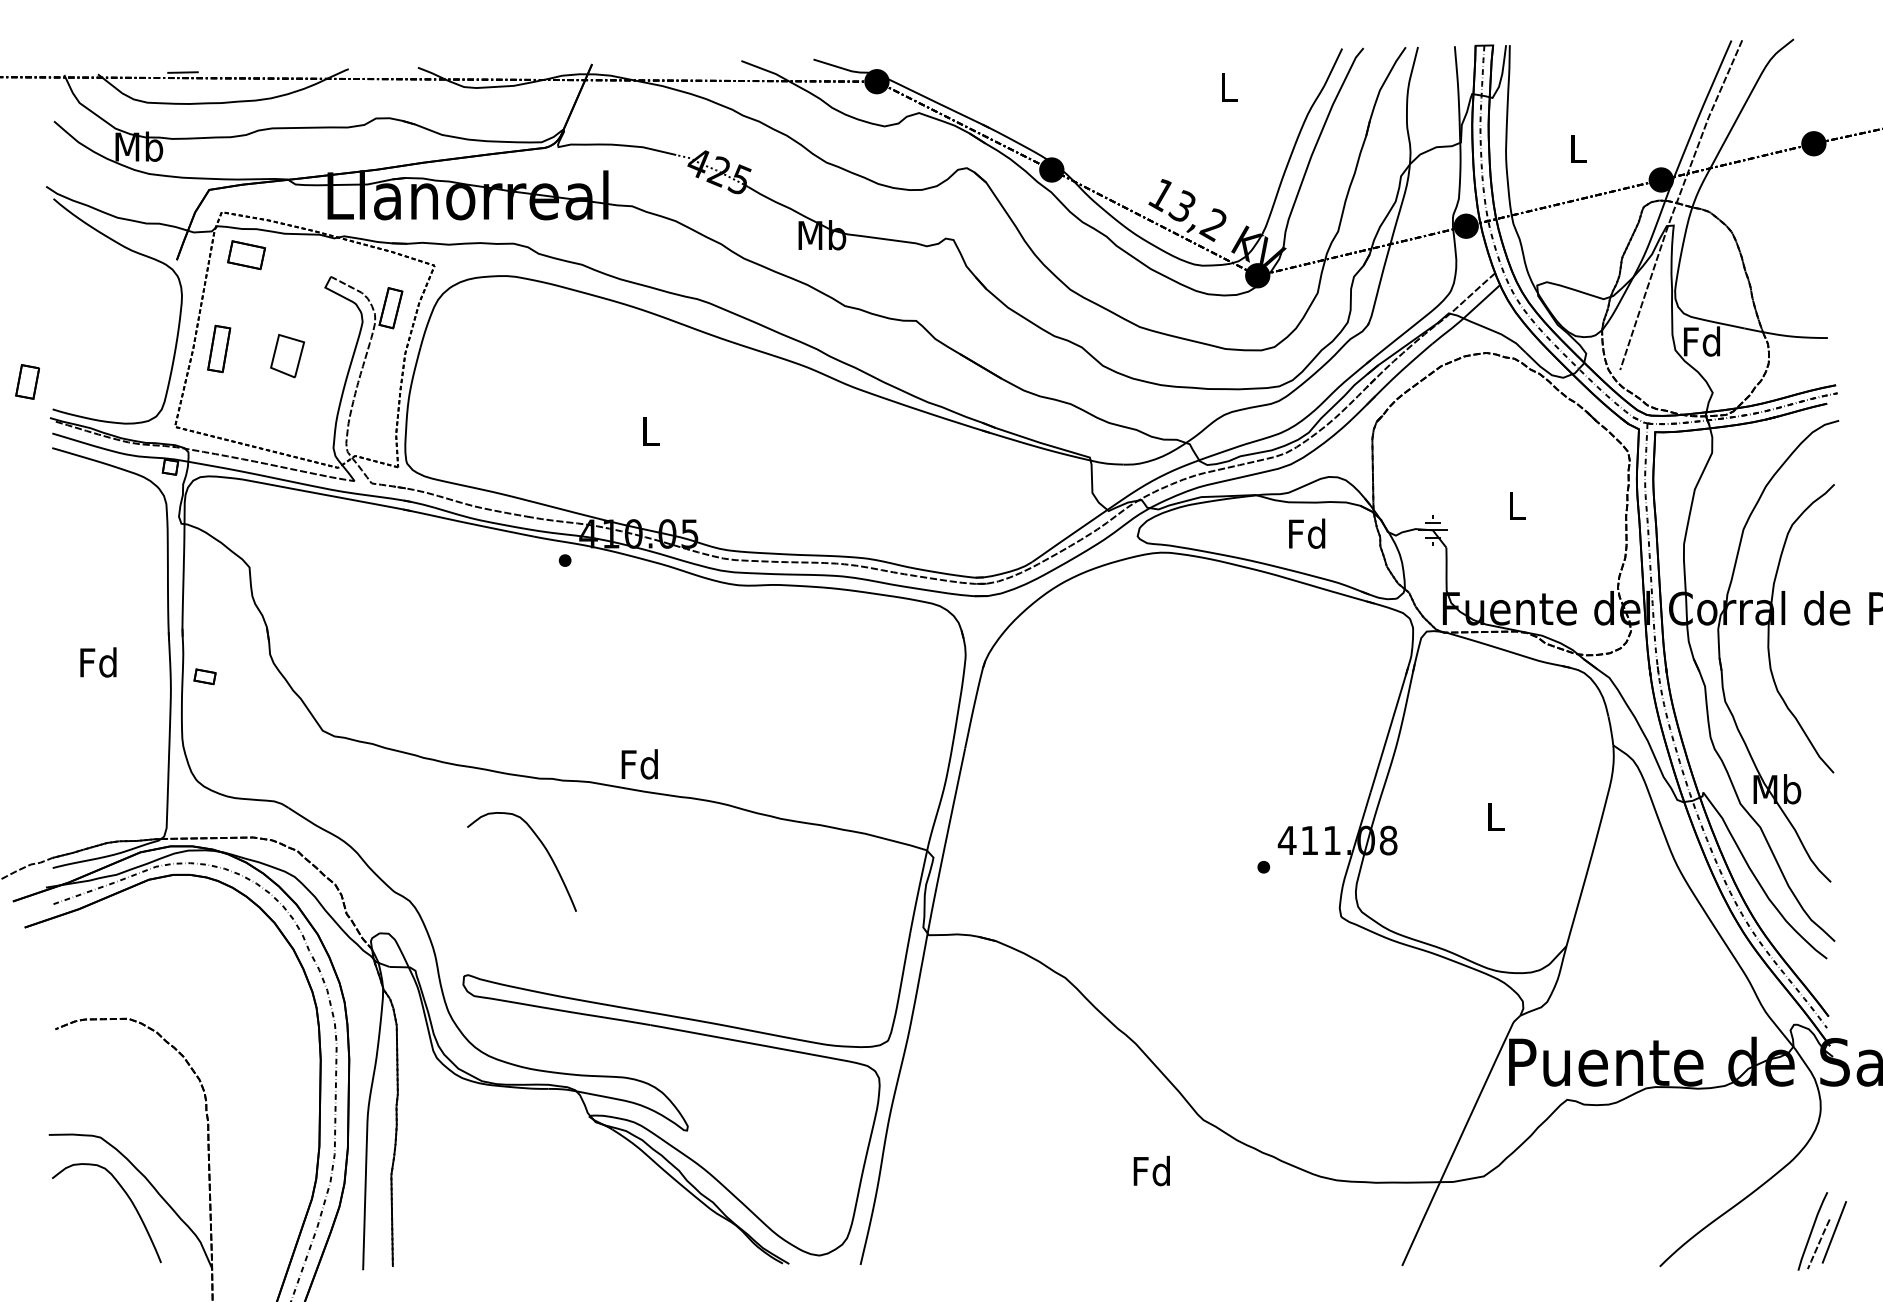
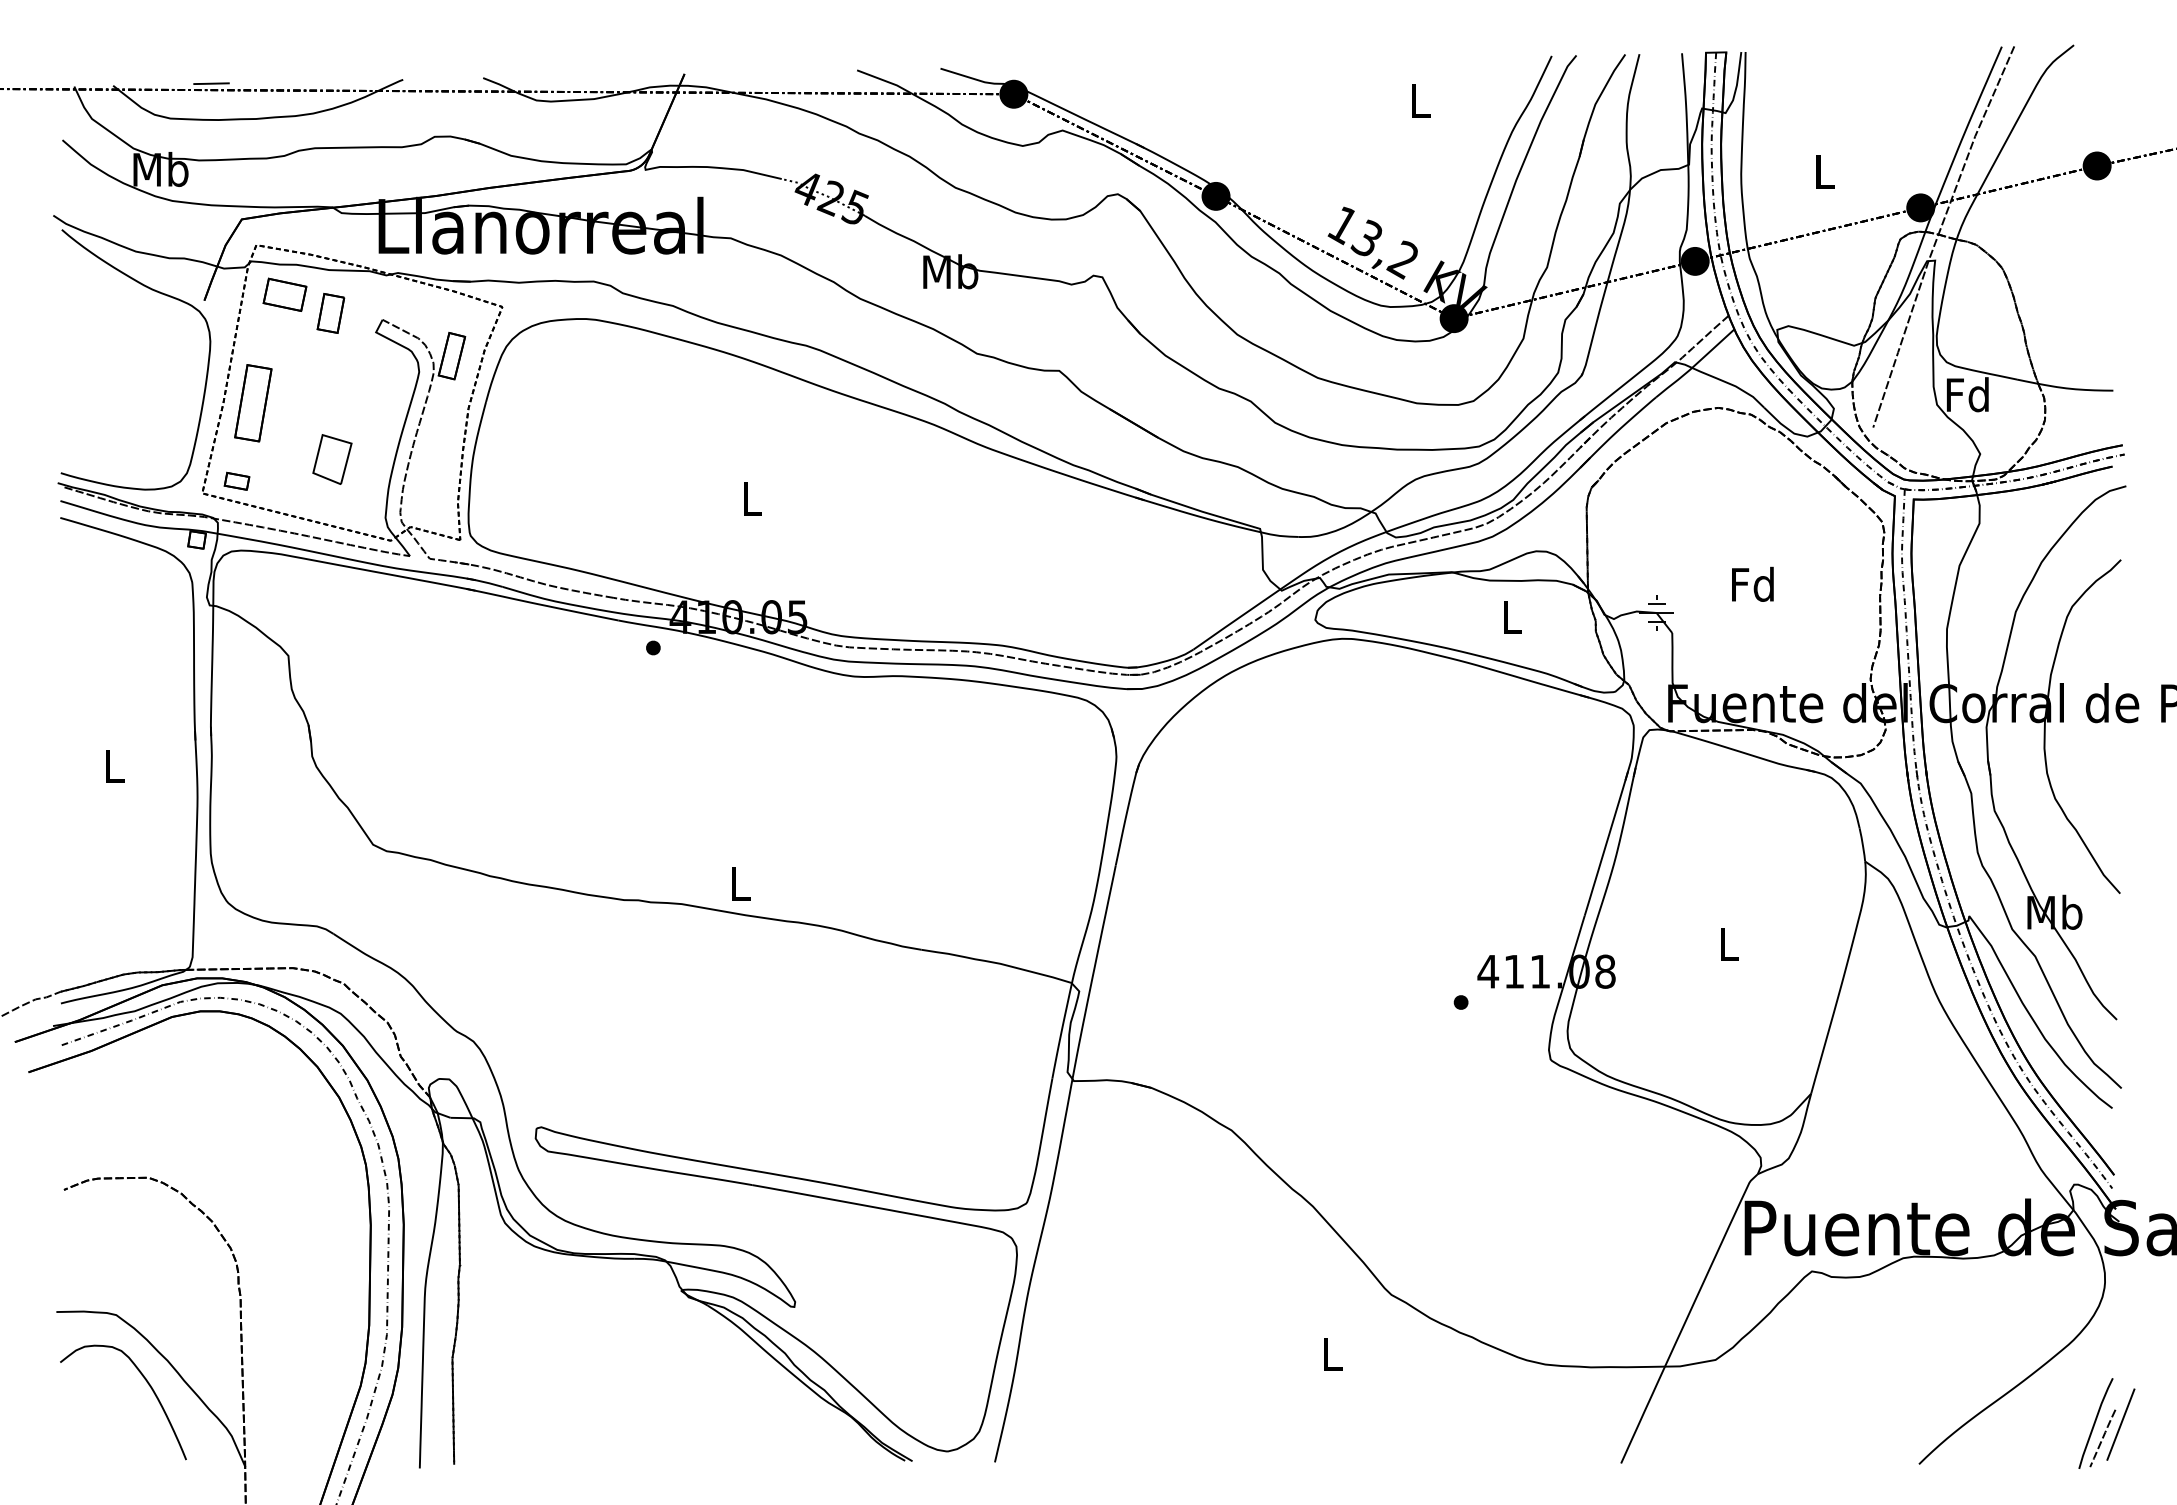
part: (219, 349) -> (253, 403), size x1.43
part: (287, 356) -> (332, 459), moved
part: (27, 382) -> (330, 313), moved
text: (1515, 504) -> (1752, 583), L -> Fd
text: (1307, 533) -> (1511, 616), Fd -> L
text: (98, 662) -> (113, 765), Fd -> L
part: (204, 676) -> (236, 480), moved
text: (639, 764) -> (739, 883), Fd -> L
curve: (543, 847) -> (628, 979), removed
text: (1151, 1170) -> (1331, 1353), Fd -> L

